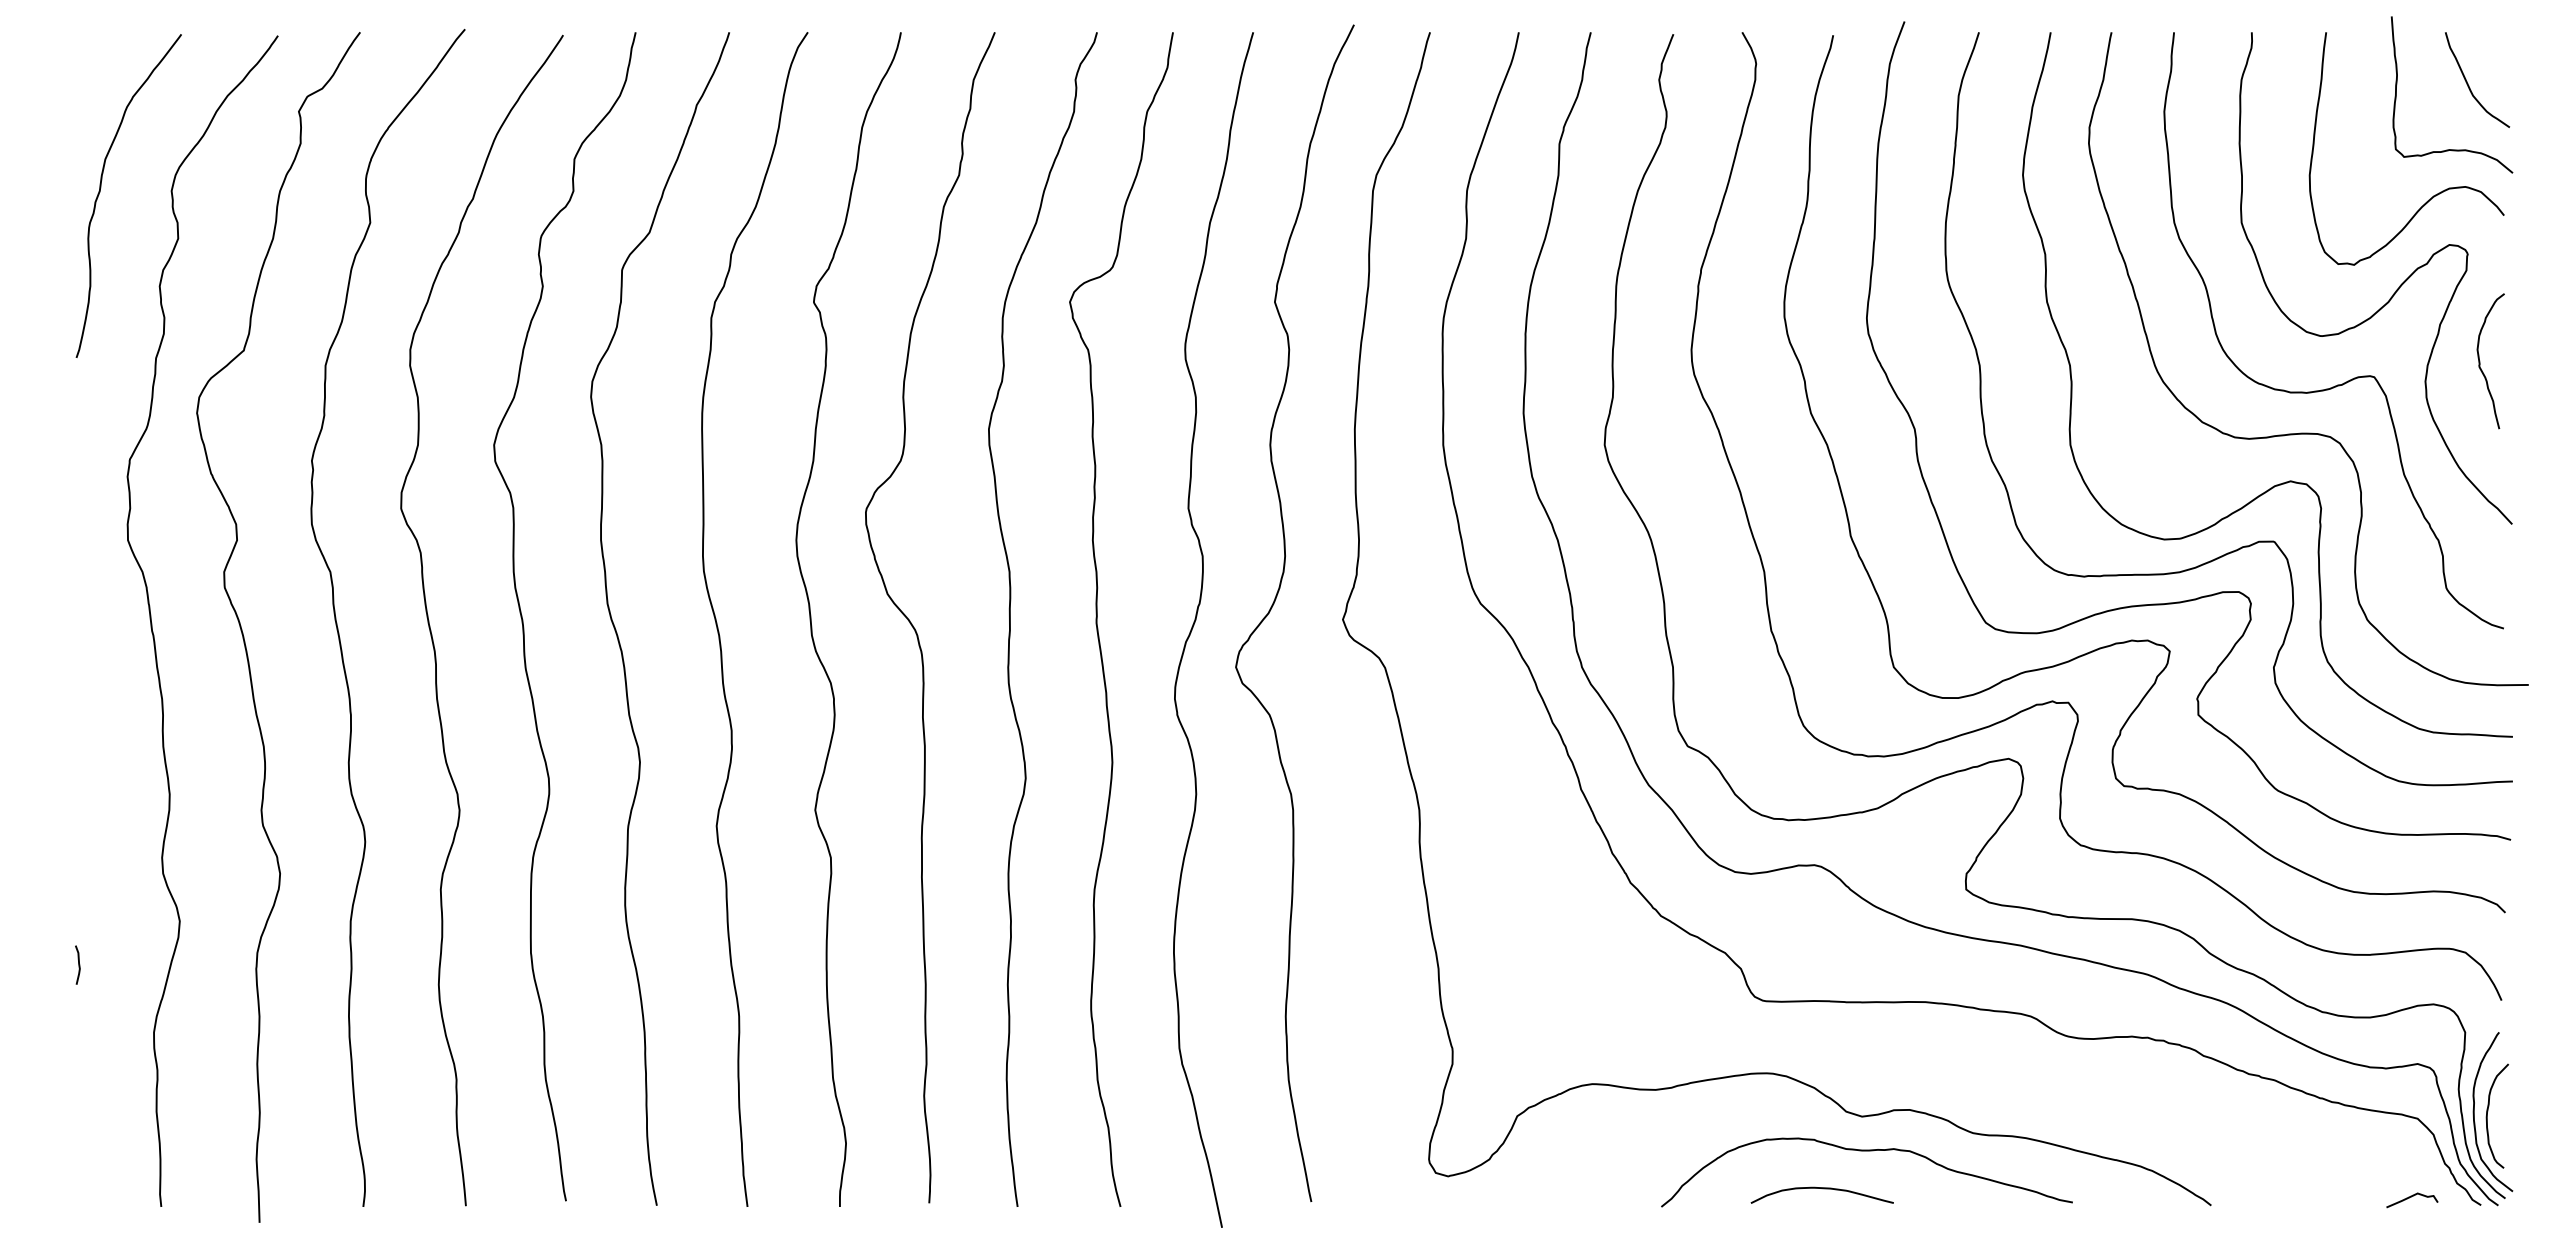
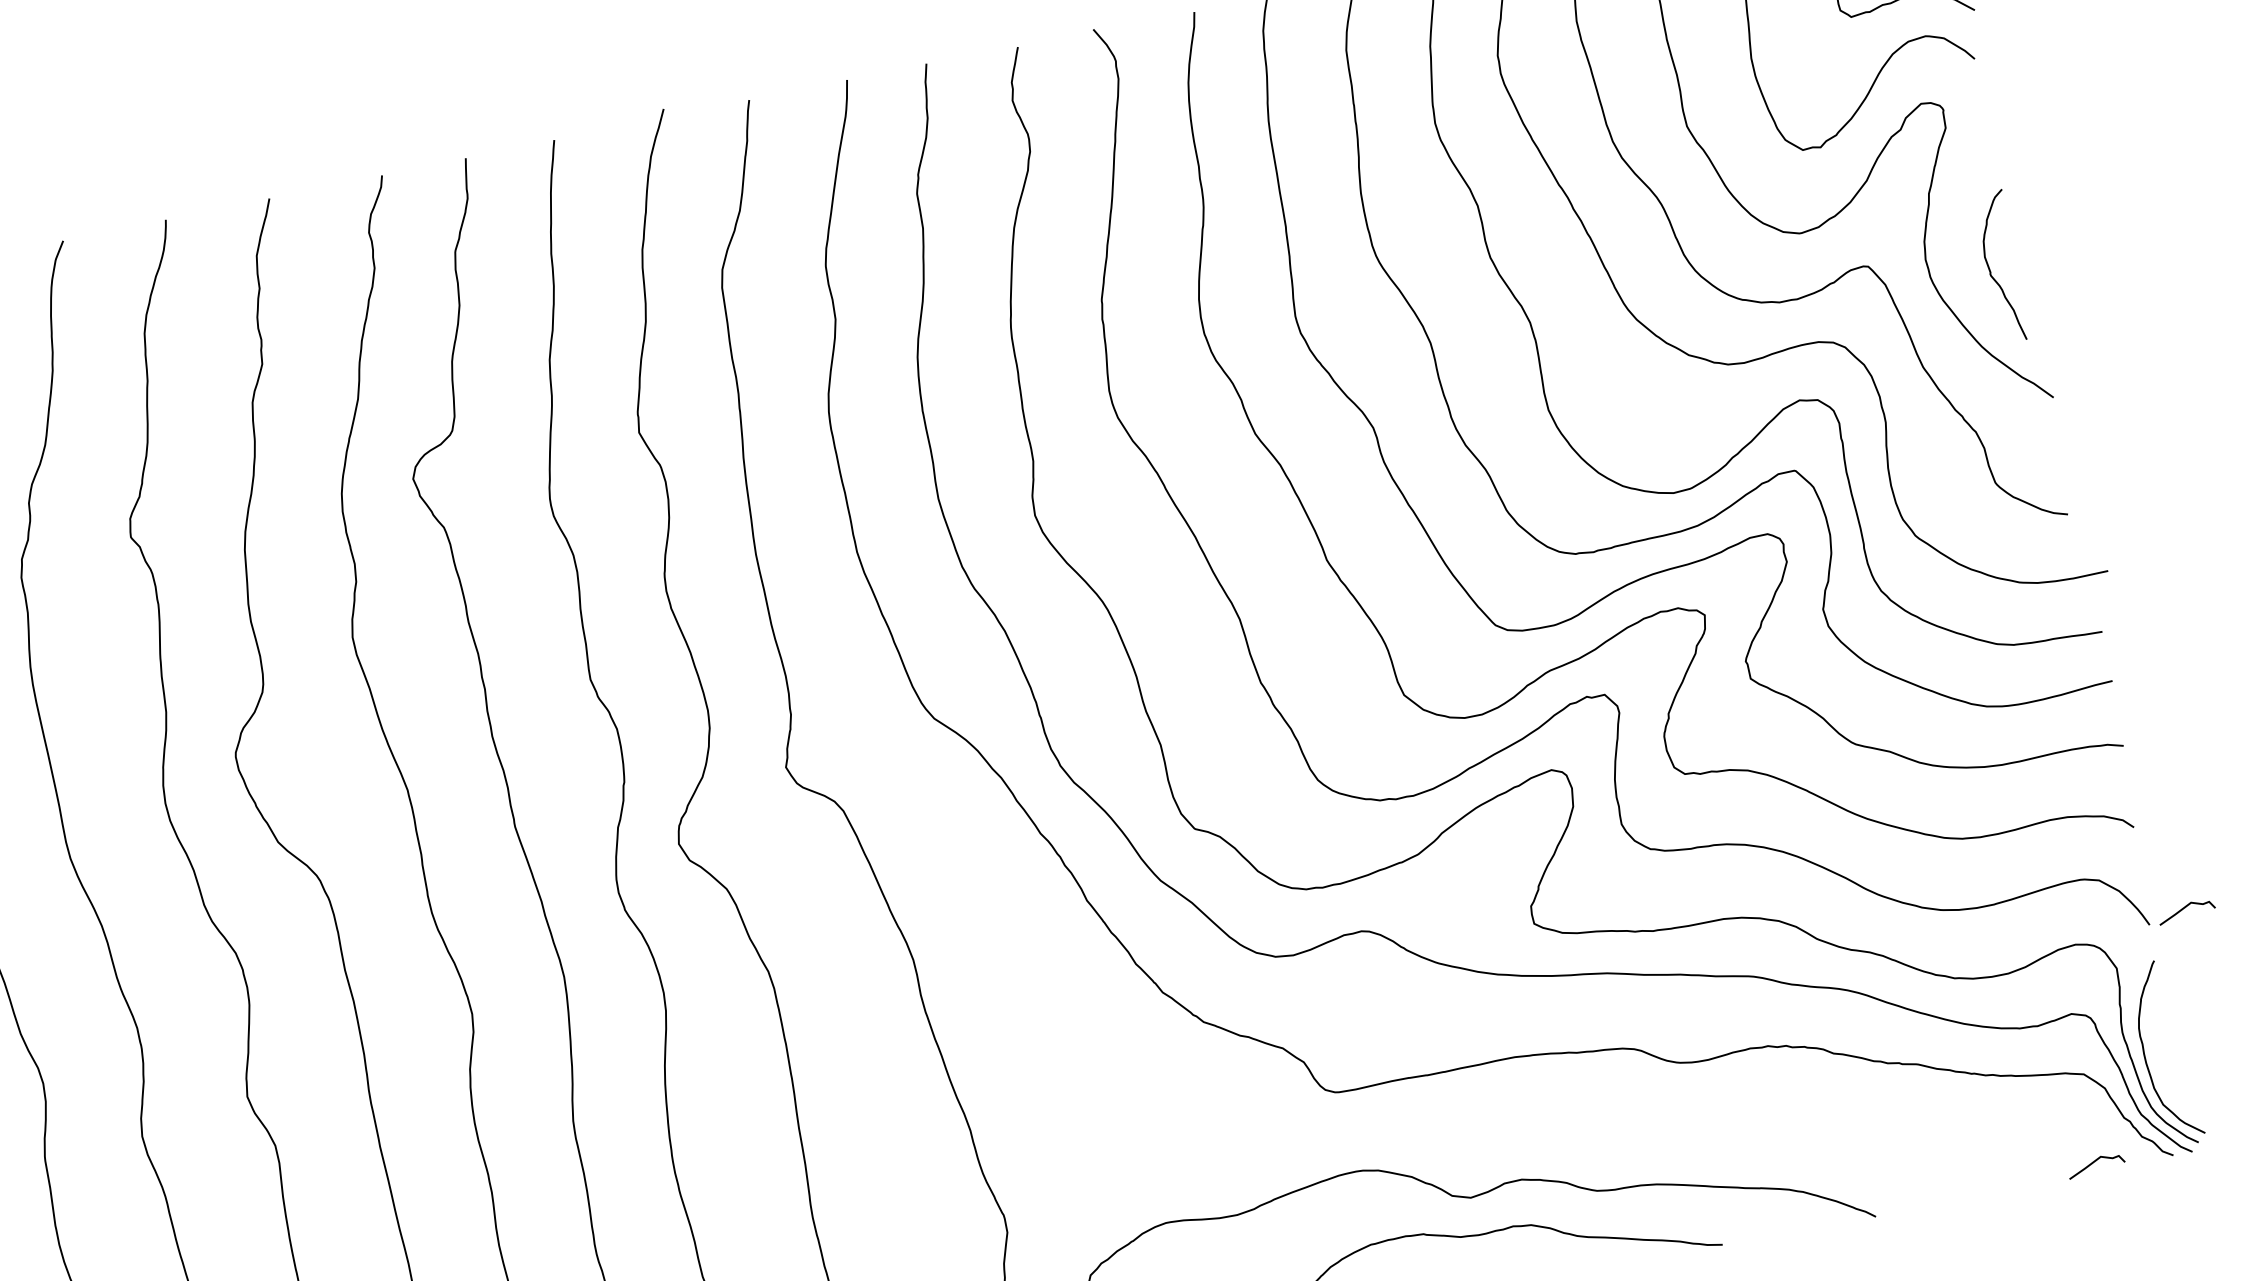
curve: (2480, 361) -> (1990, 269), moved
curve: (2535, 992) -> (2185, 908), added
curve: (2488, 1111) -> (2160, 1050), removed

